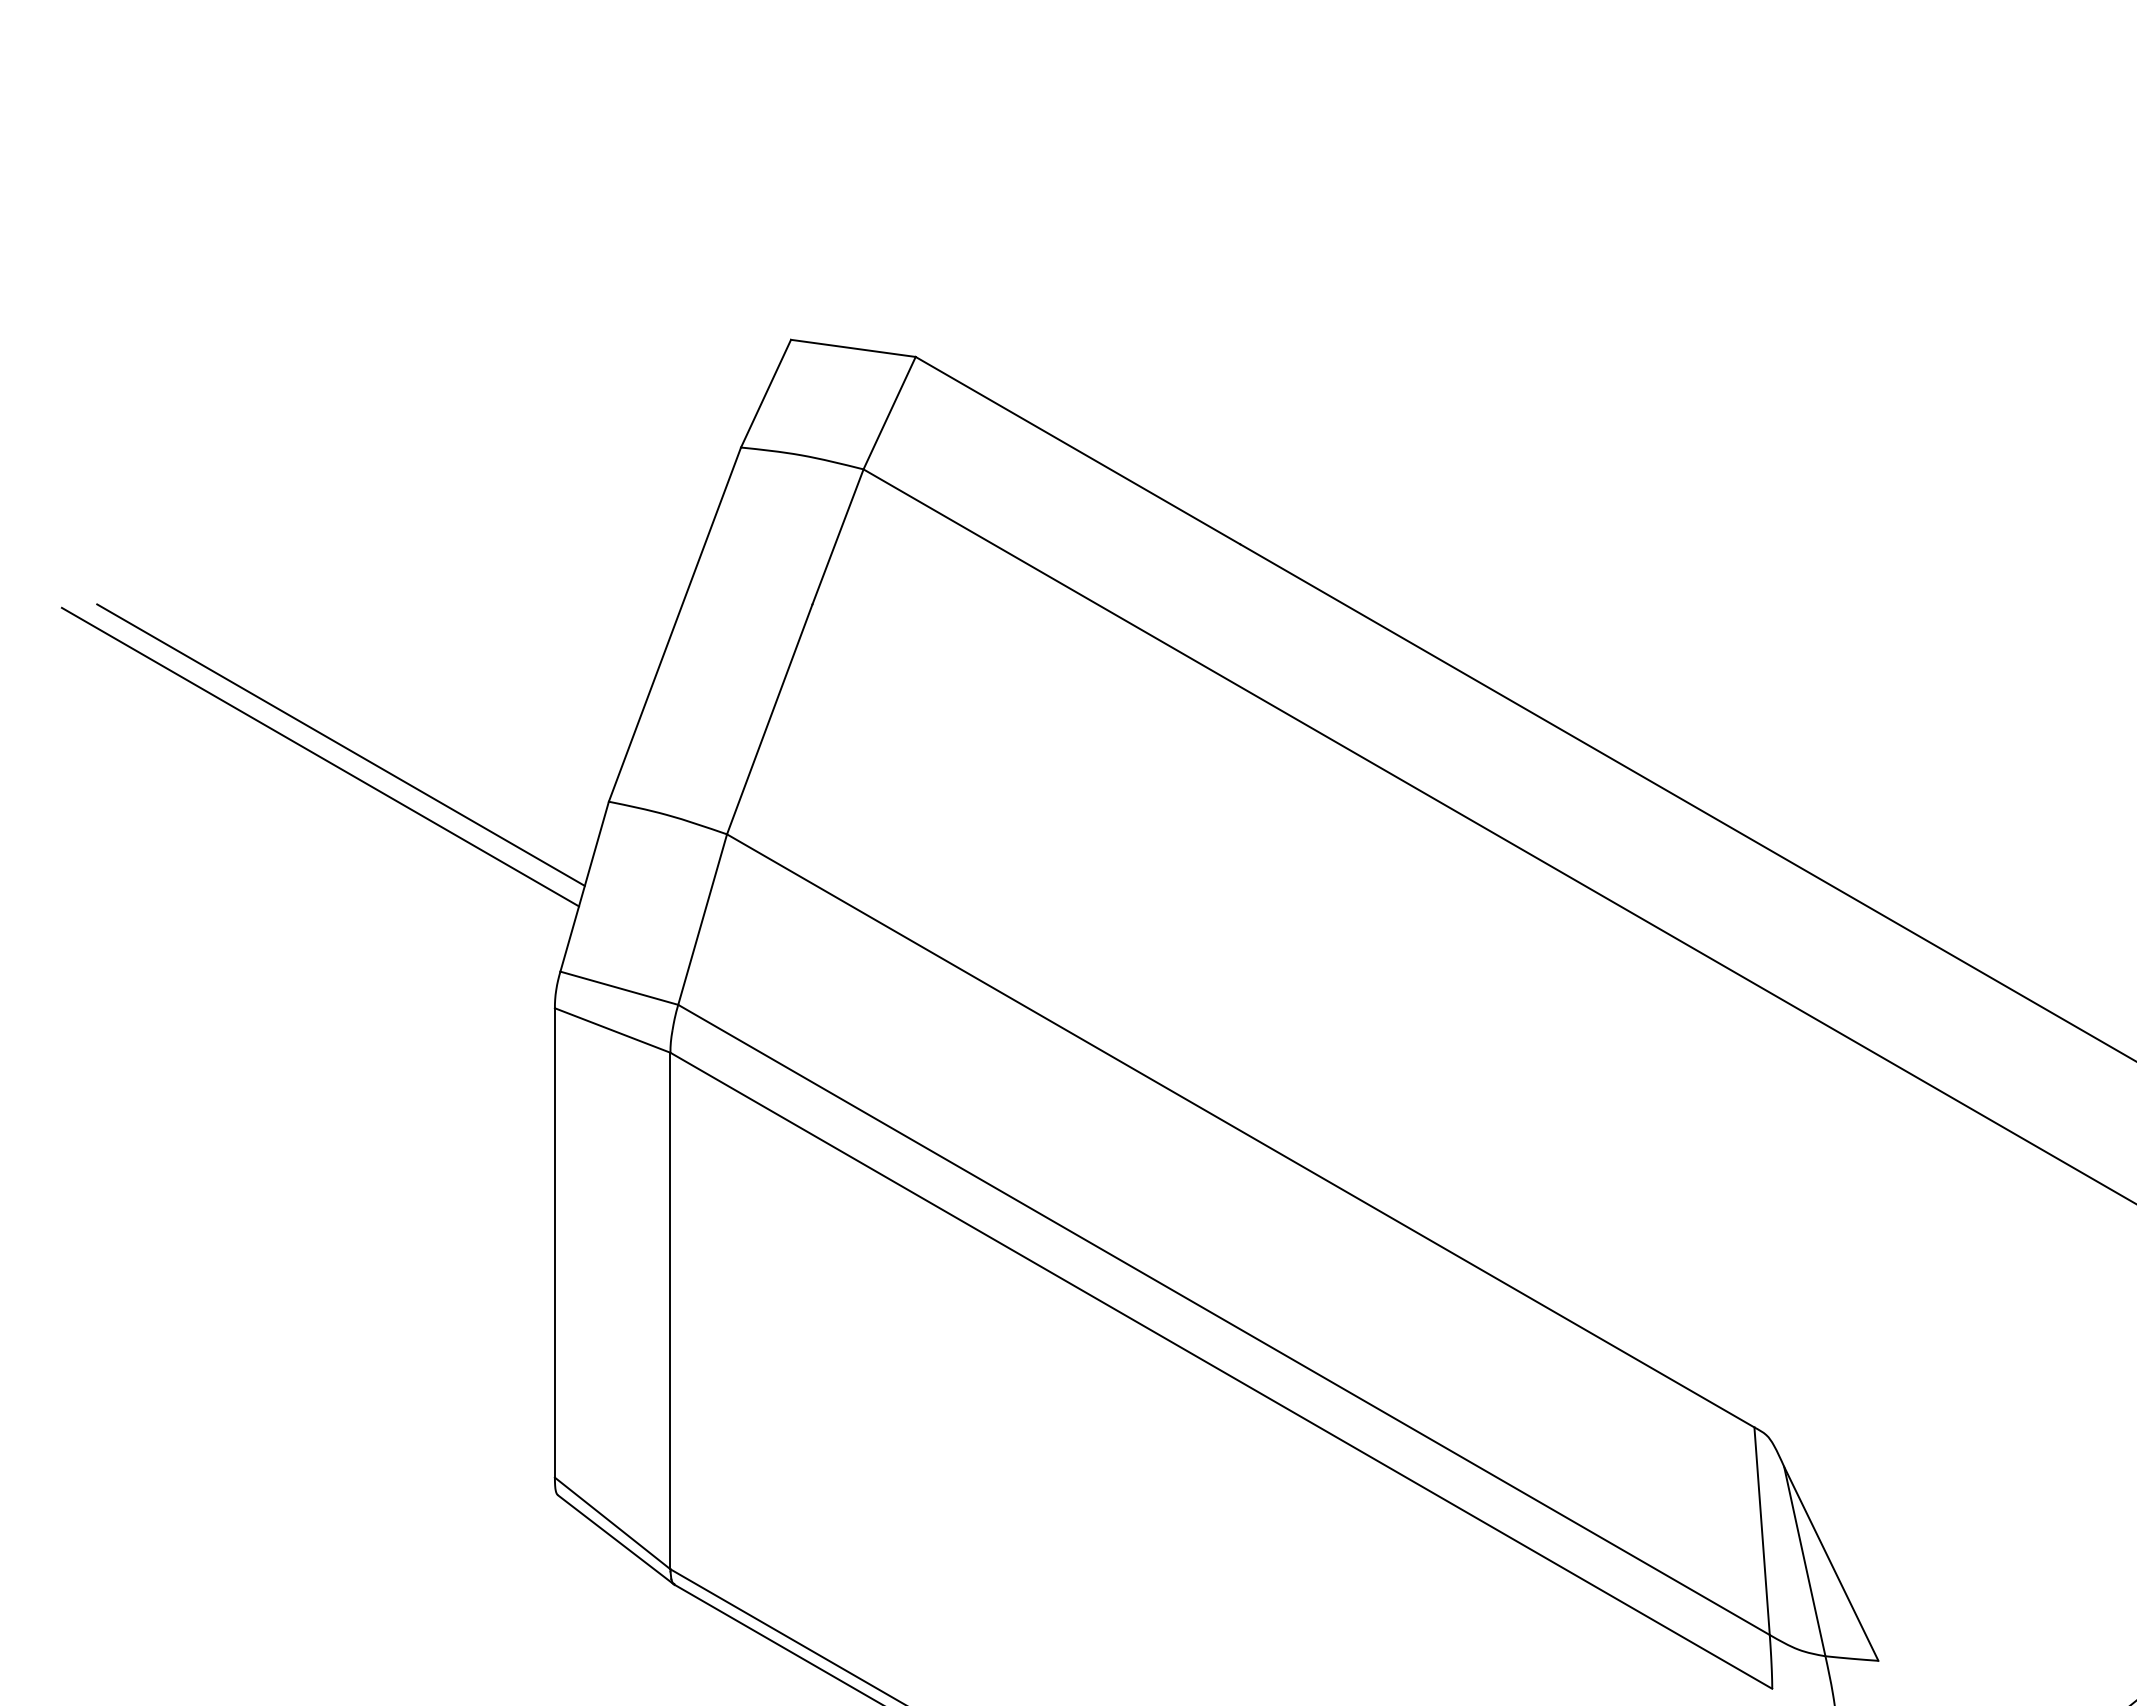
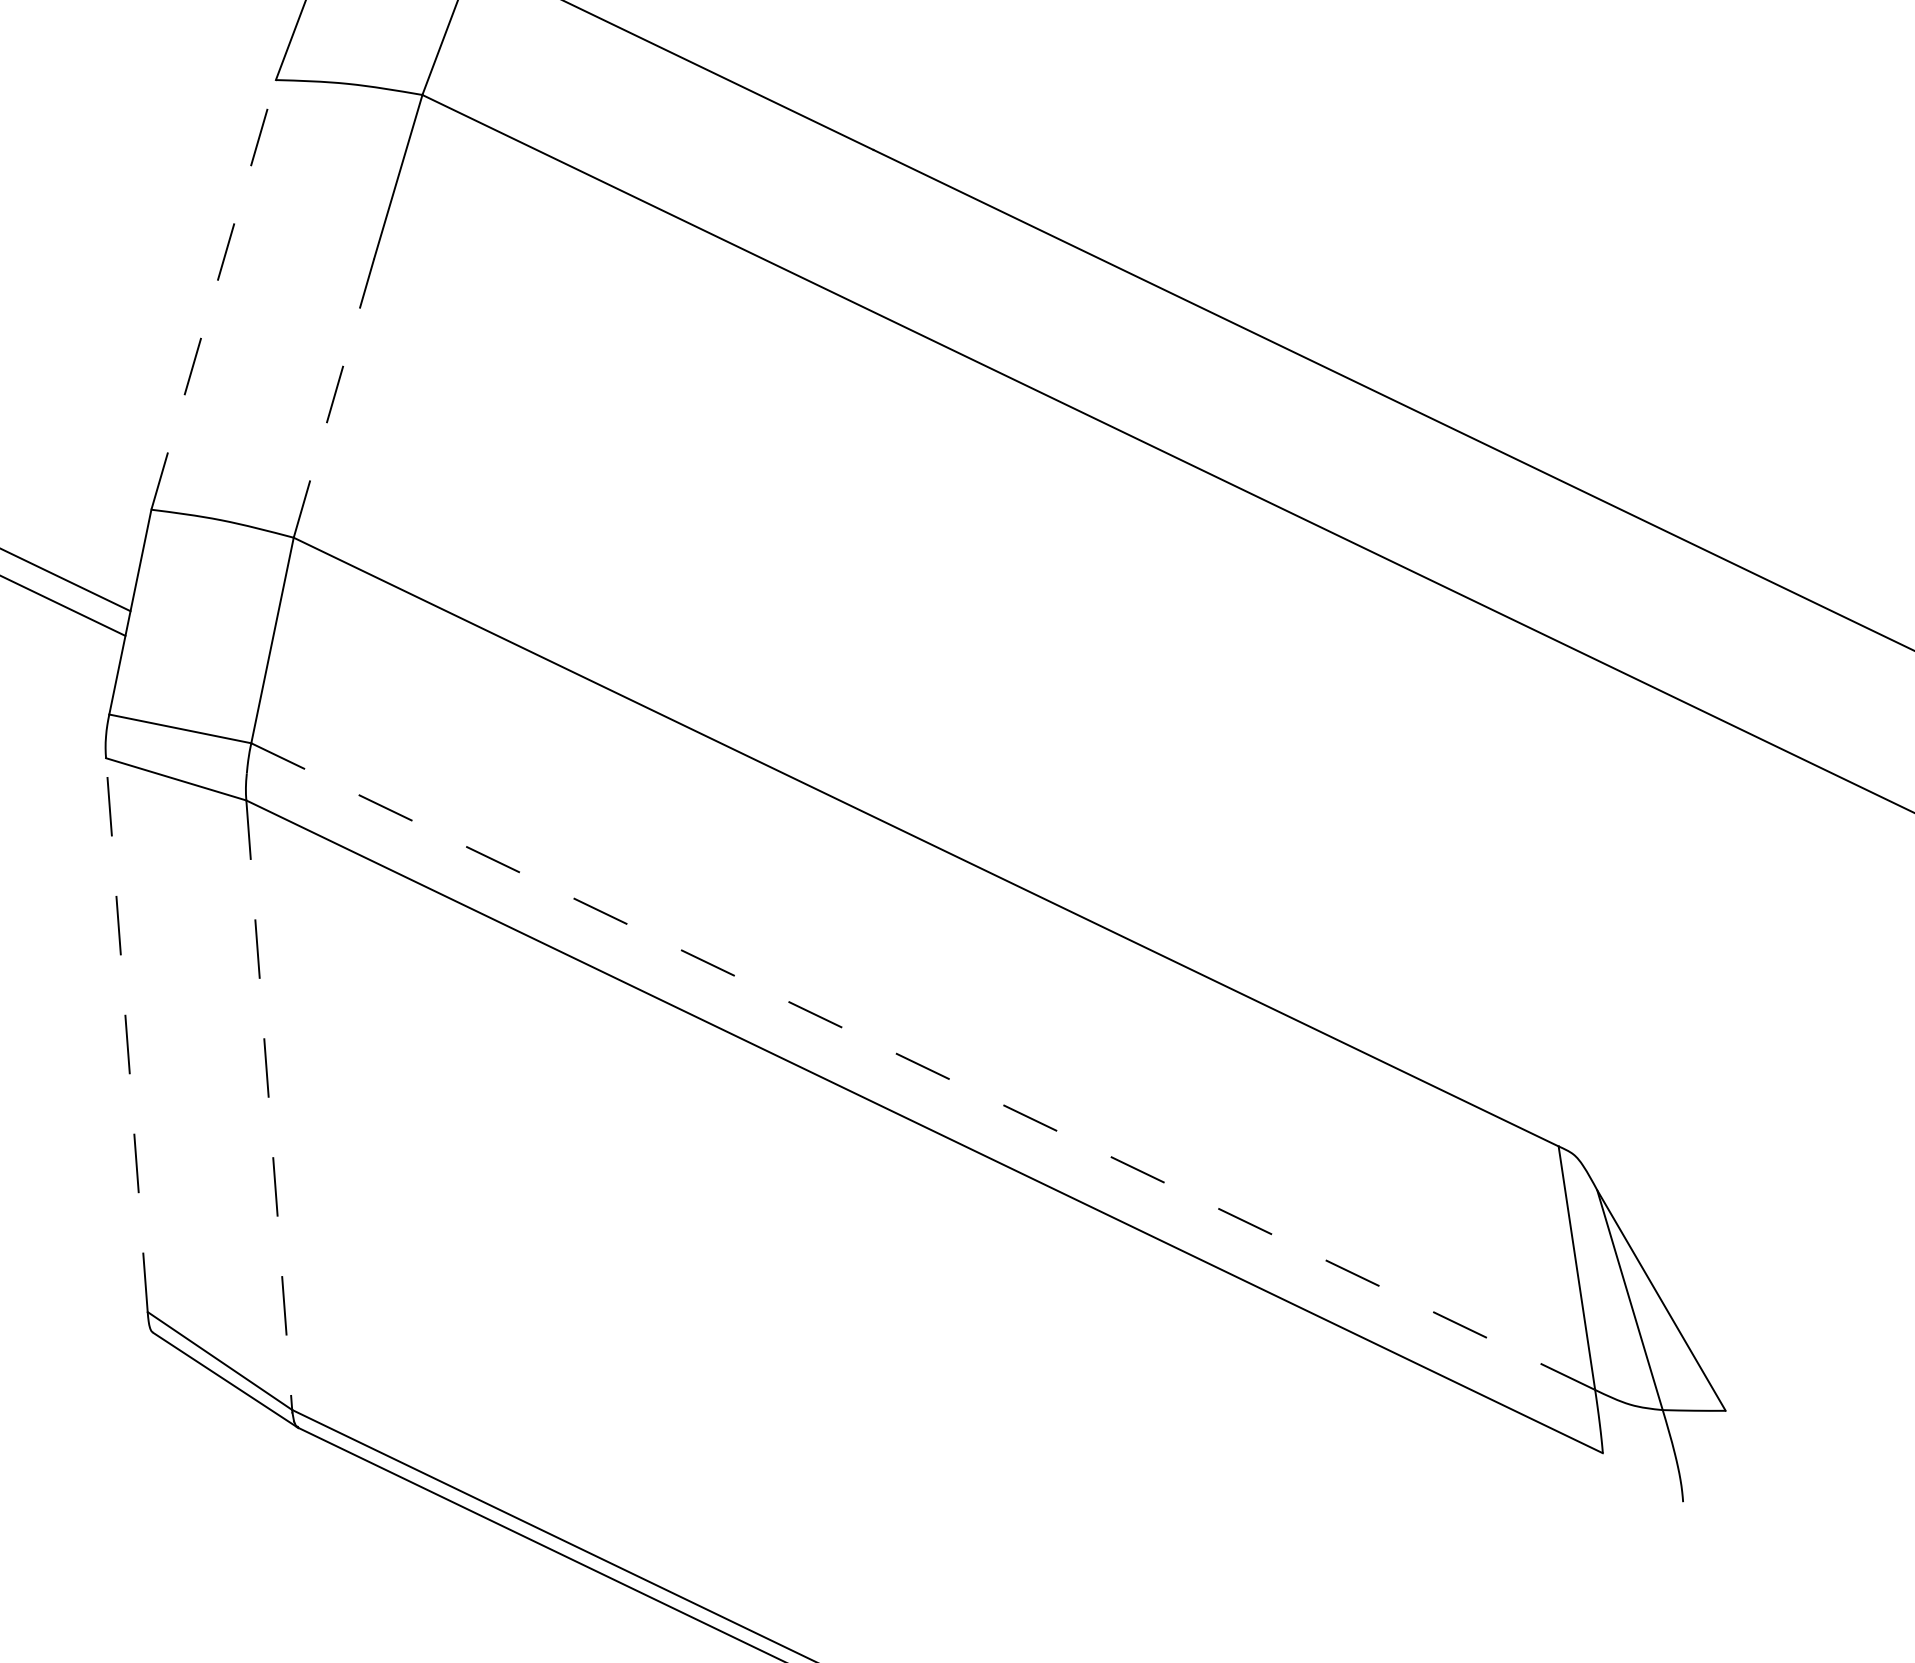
line: (675, 624) -> (214, 294), solid -> dashed
line: (769, 719) -> (333, 398), solid -> dashed
line: (554, 1242) -> (126, 1034), solid -> dashed
line: (670, 1311) -> (269, 1105), solid -> dashed
line: (1224, 1320) -> (923, 1067), solid -> dashed

